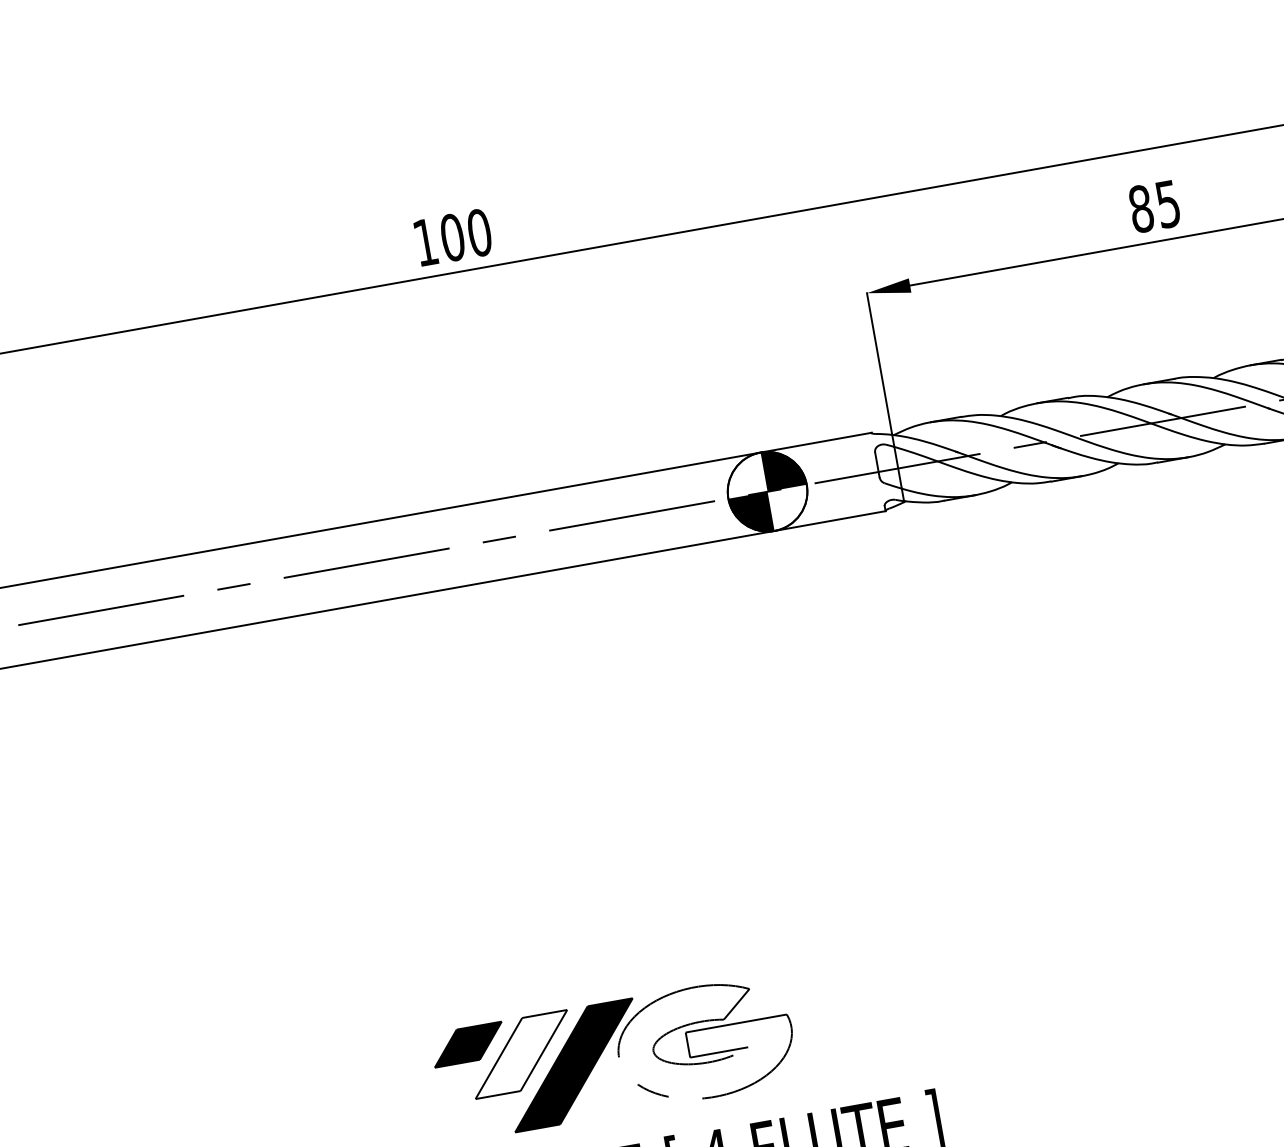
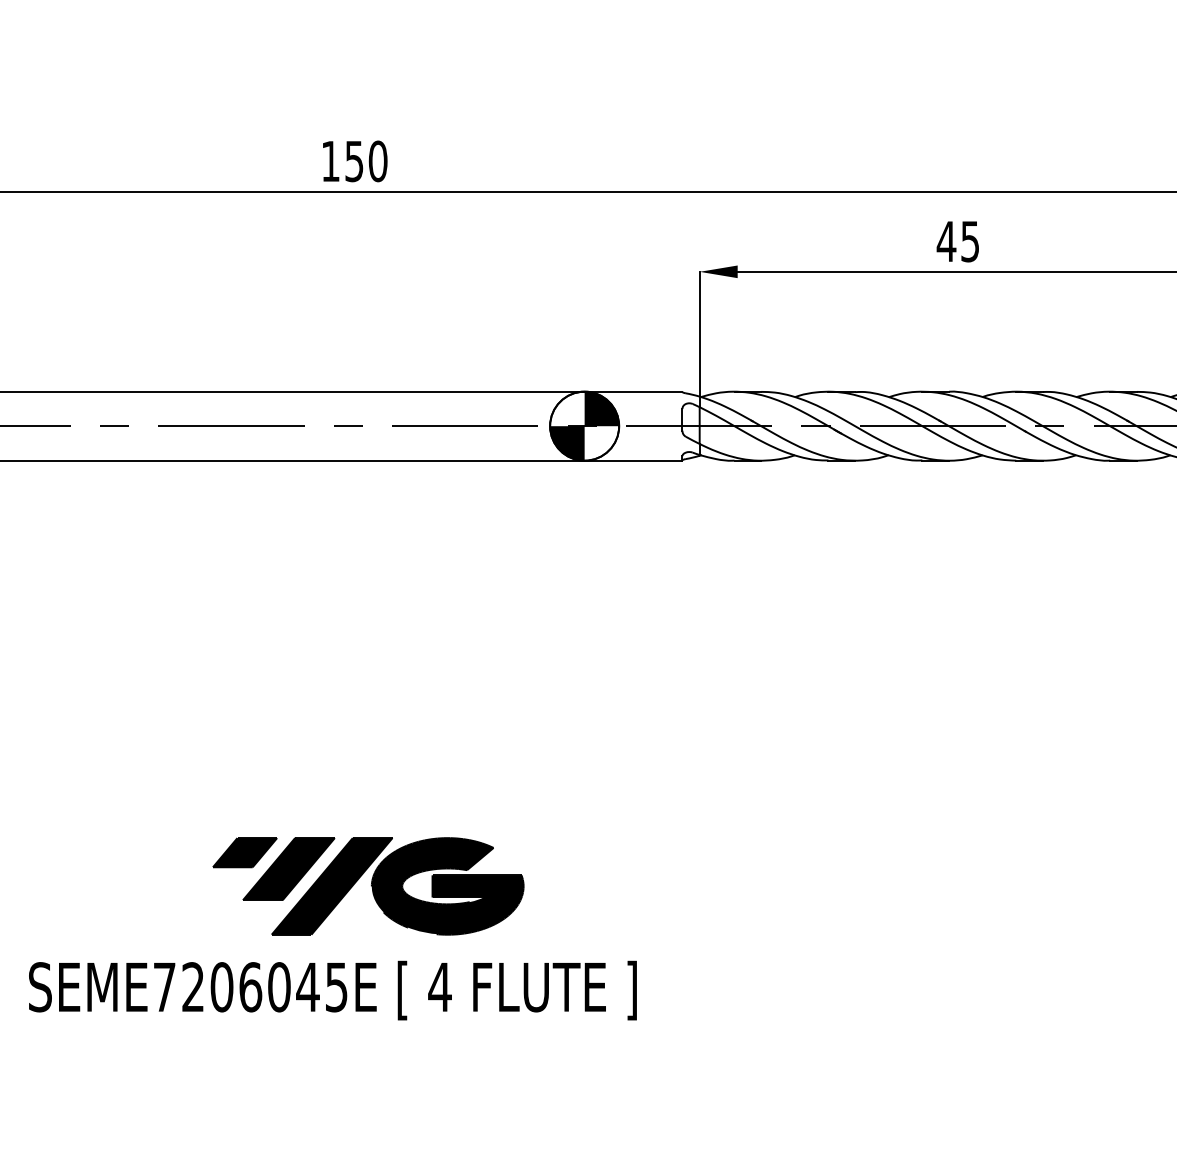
text: (1141, 208) -> (946, 241), 85 -> 45
text: (452, 237) -> (354, 161), 100 -> 150
fill: (704, 1042) -> (447, 886), added
fill: (521, 1054) -> (288, 869), added

